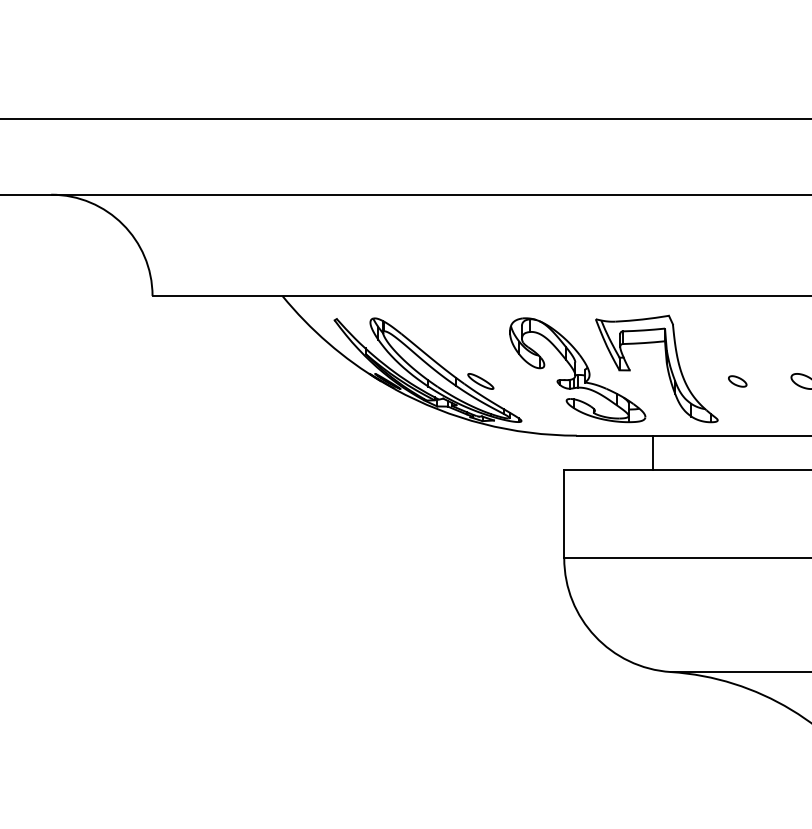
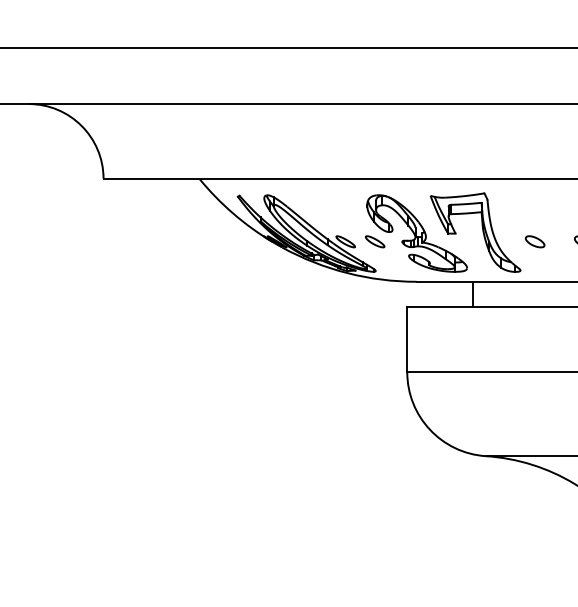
part: (520, 381) -> (375, 241), added
part: (737, 381) -> (535, 241), size x1.43

